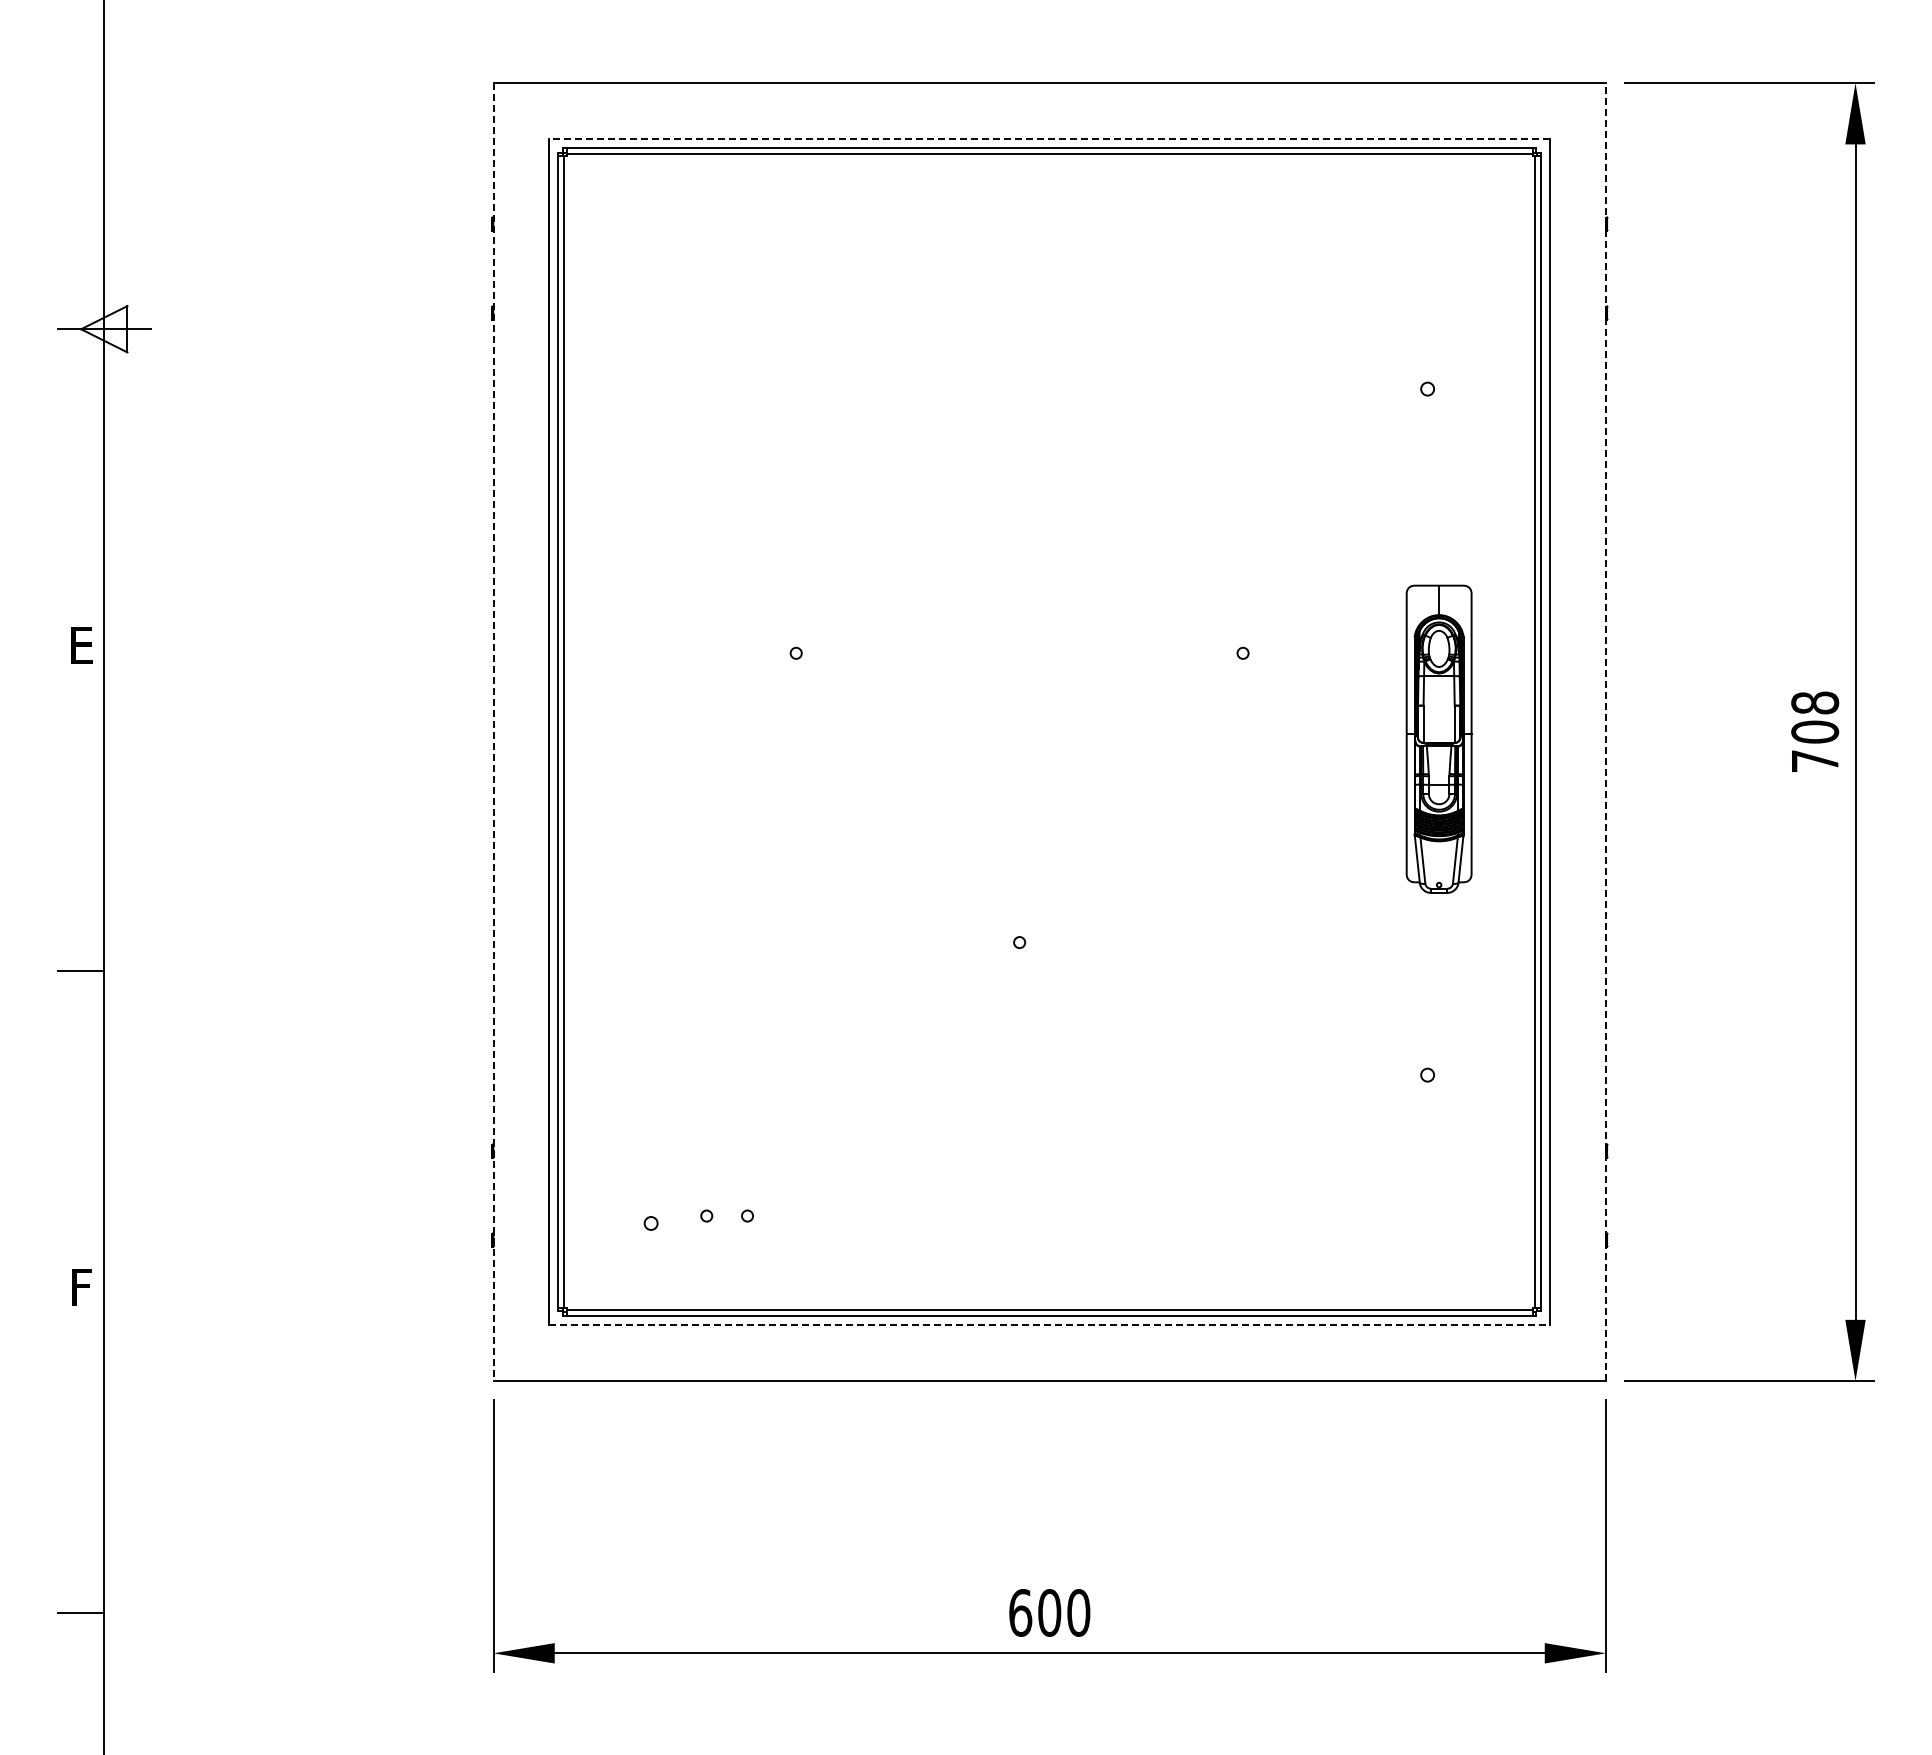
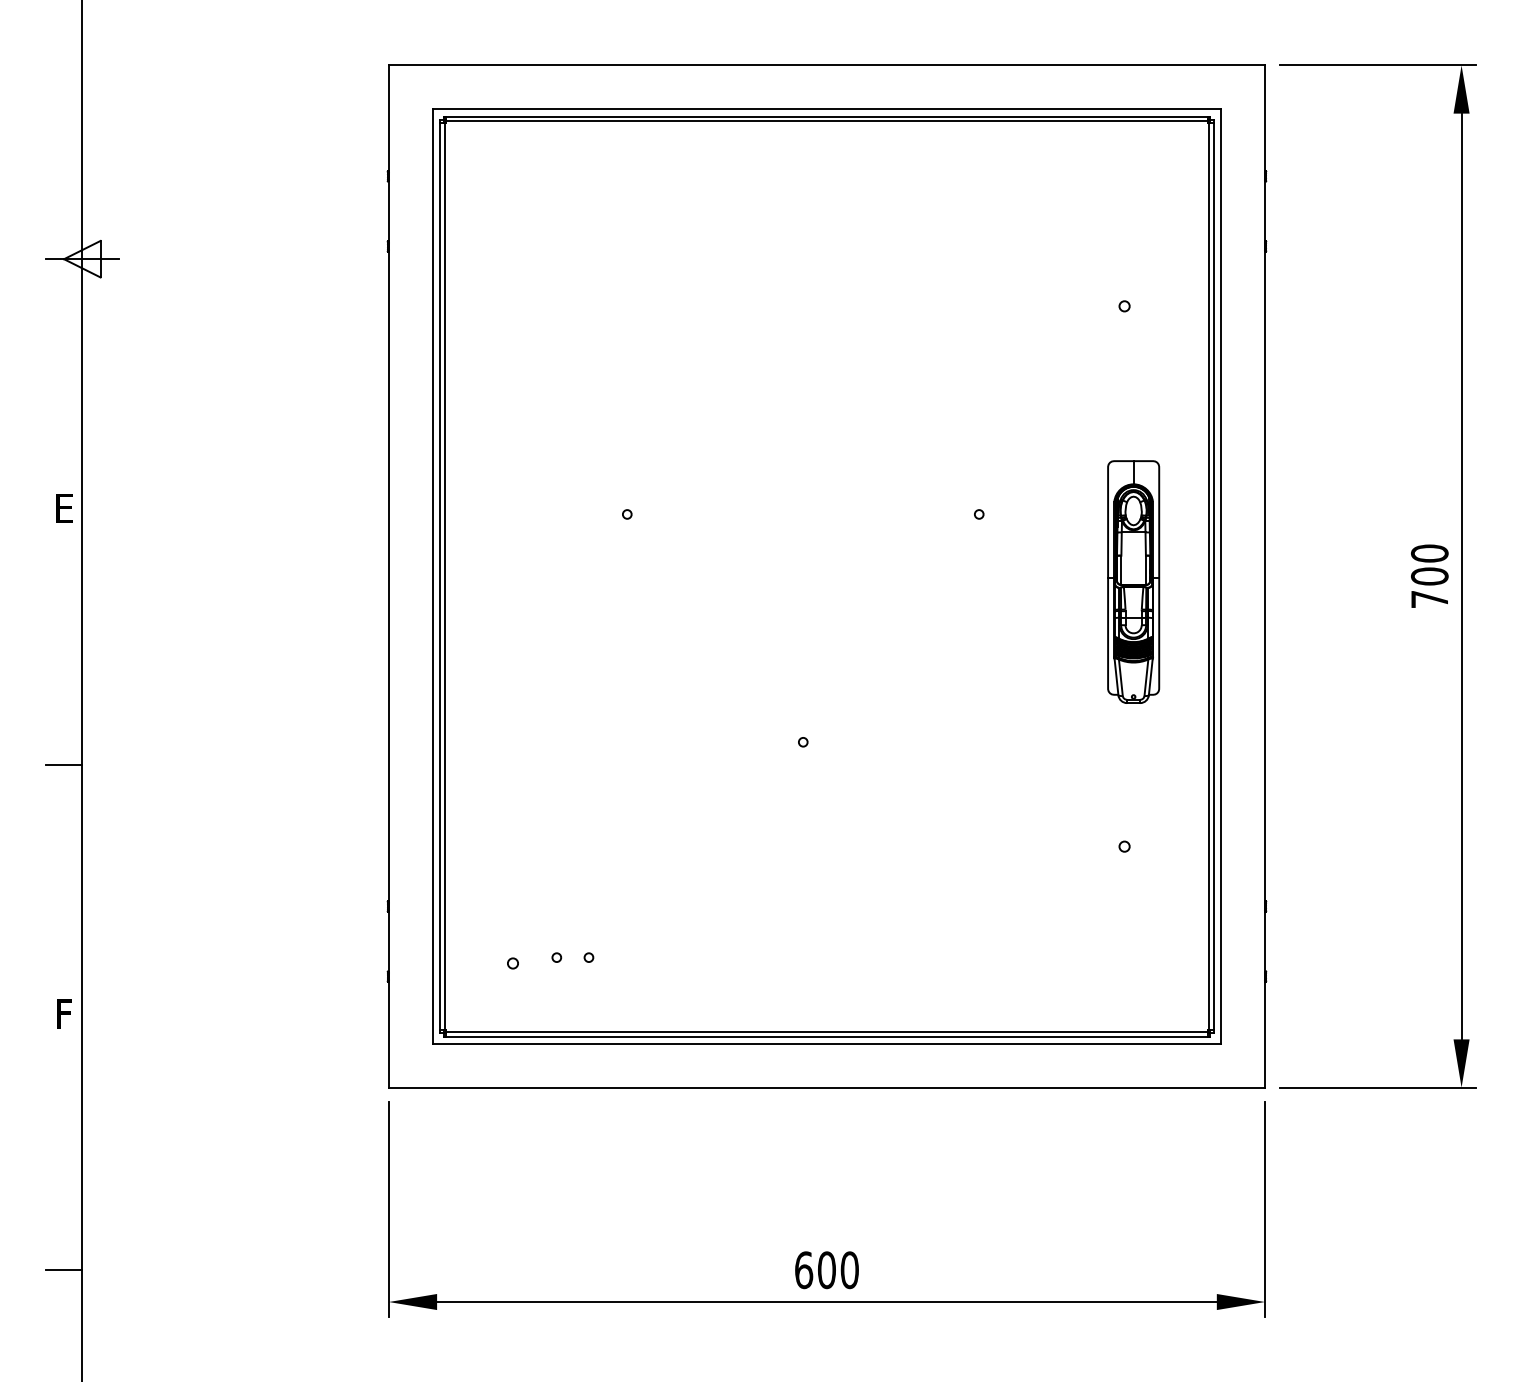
line: (1049, 138) -> (826, 108), dashed -> solid
text: (1814, 702) -> (1429, 553), 708 -> 700
line: (493, 732) -> (388, 576), dashed -> solid
line: (1606, 732) -> (1265, 576), dashed -> solid
line: (1049, 1325) -> (826, 1043), dashed -> solid

